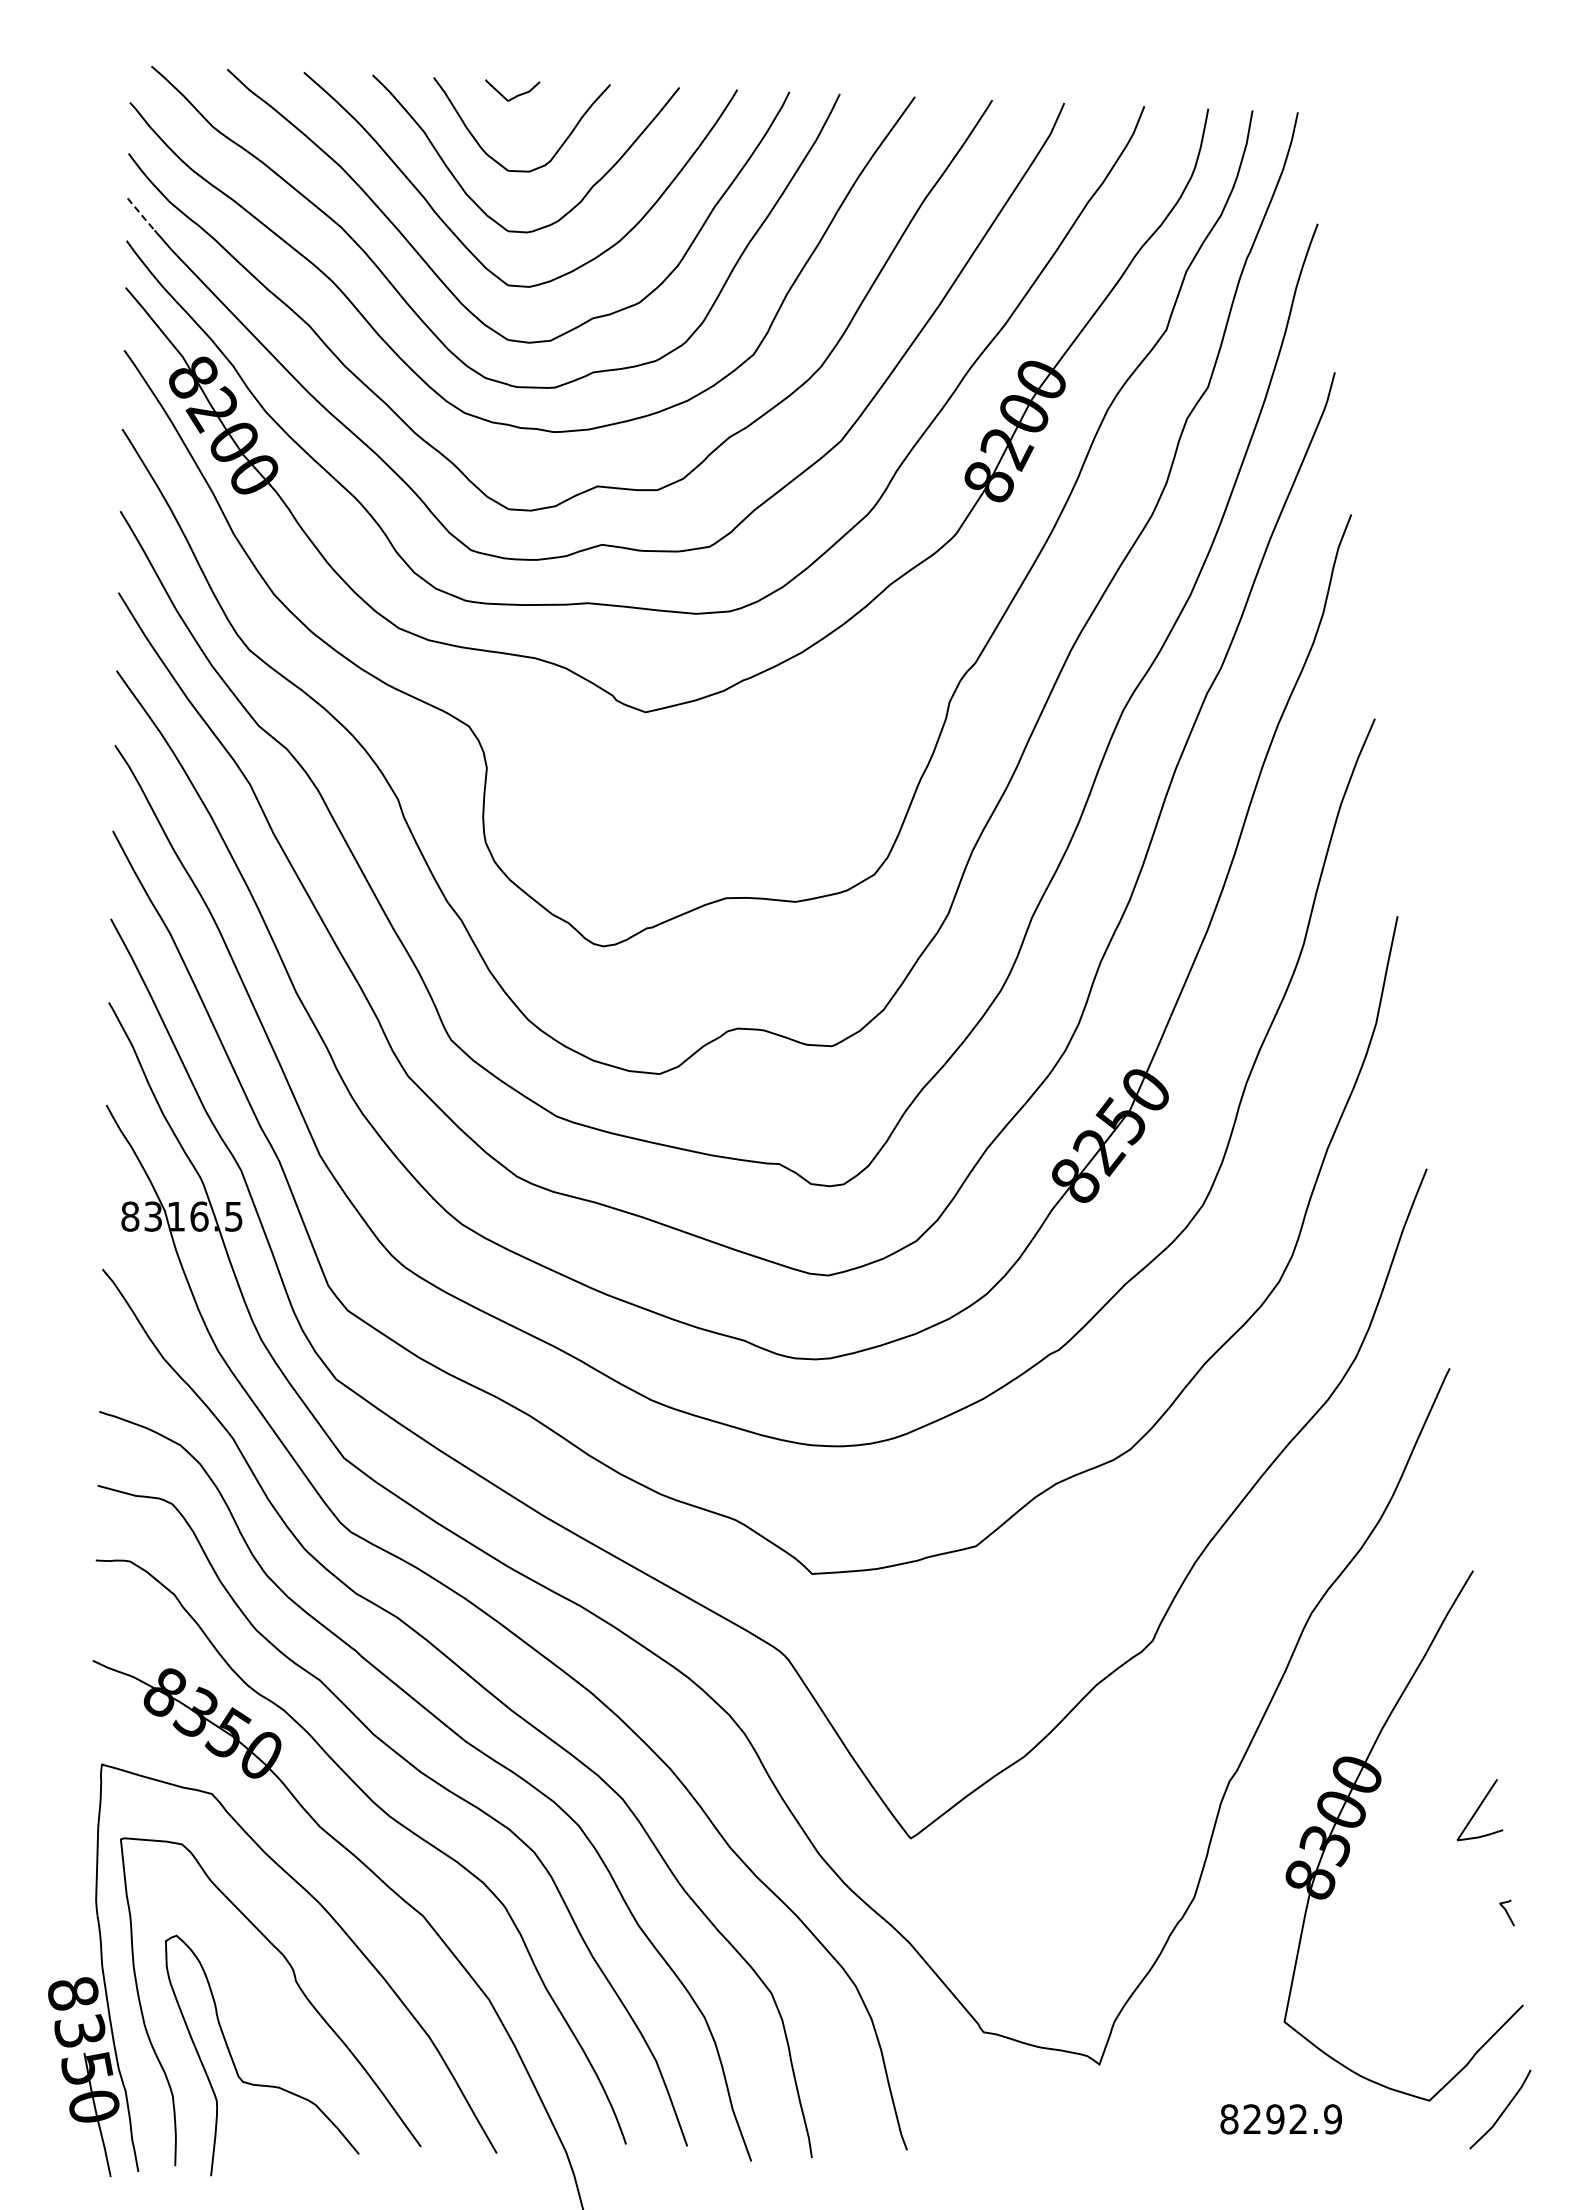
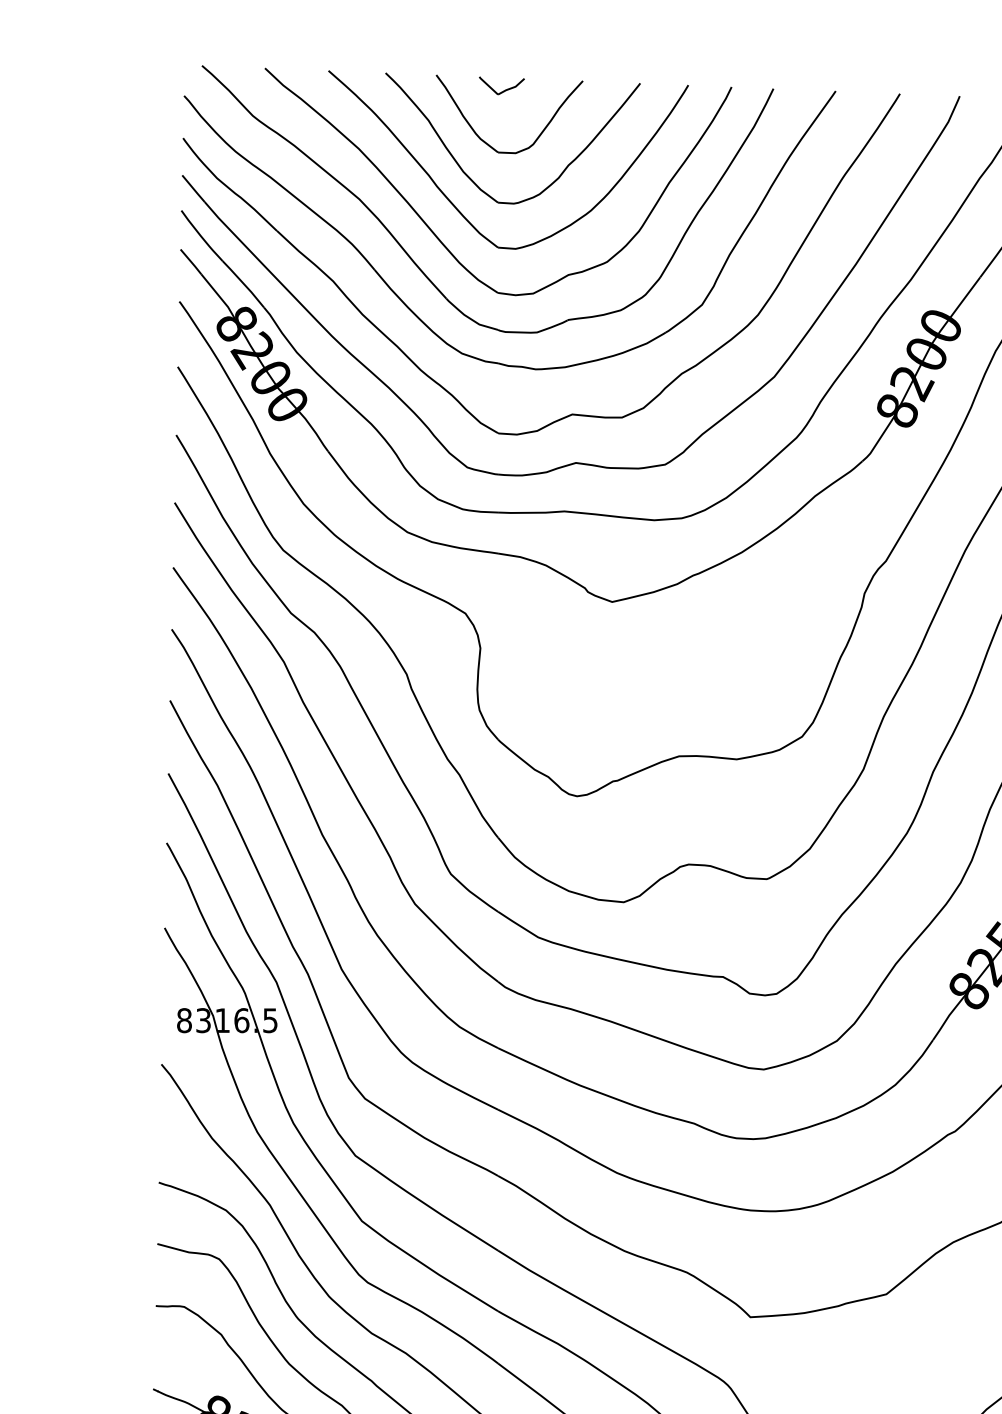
line: (141, 214) -> (193, 188), dashed -> solid

